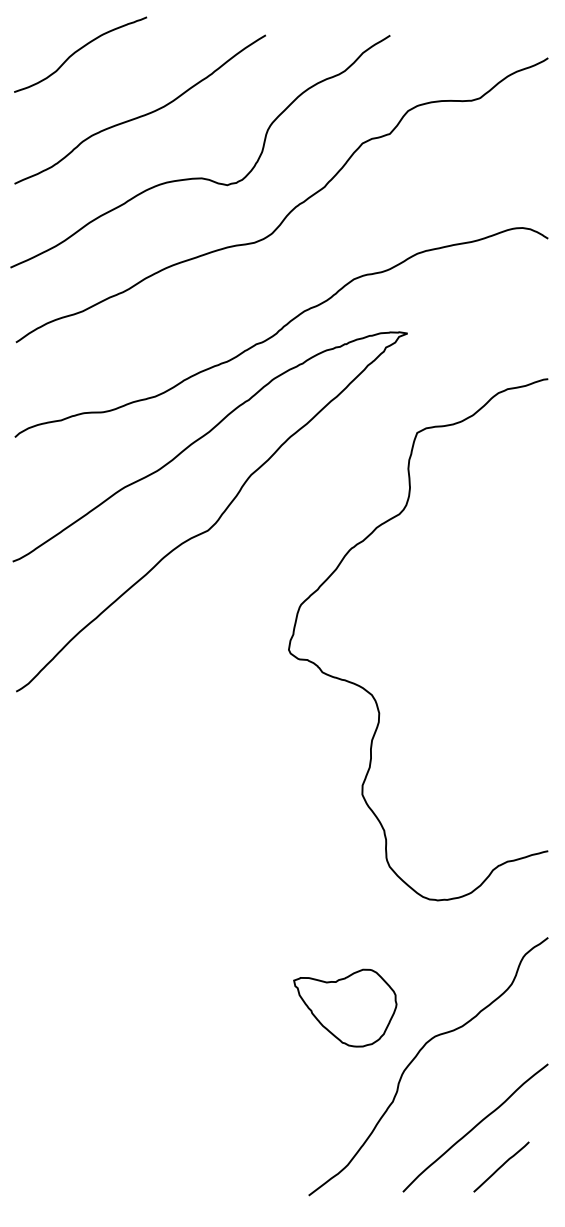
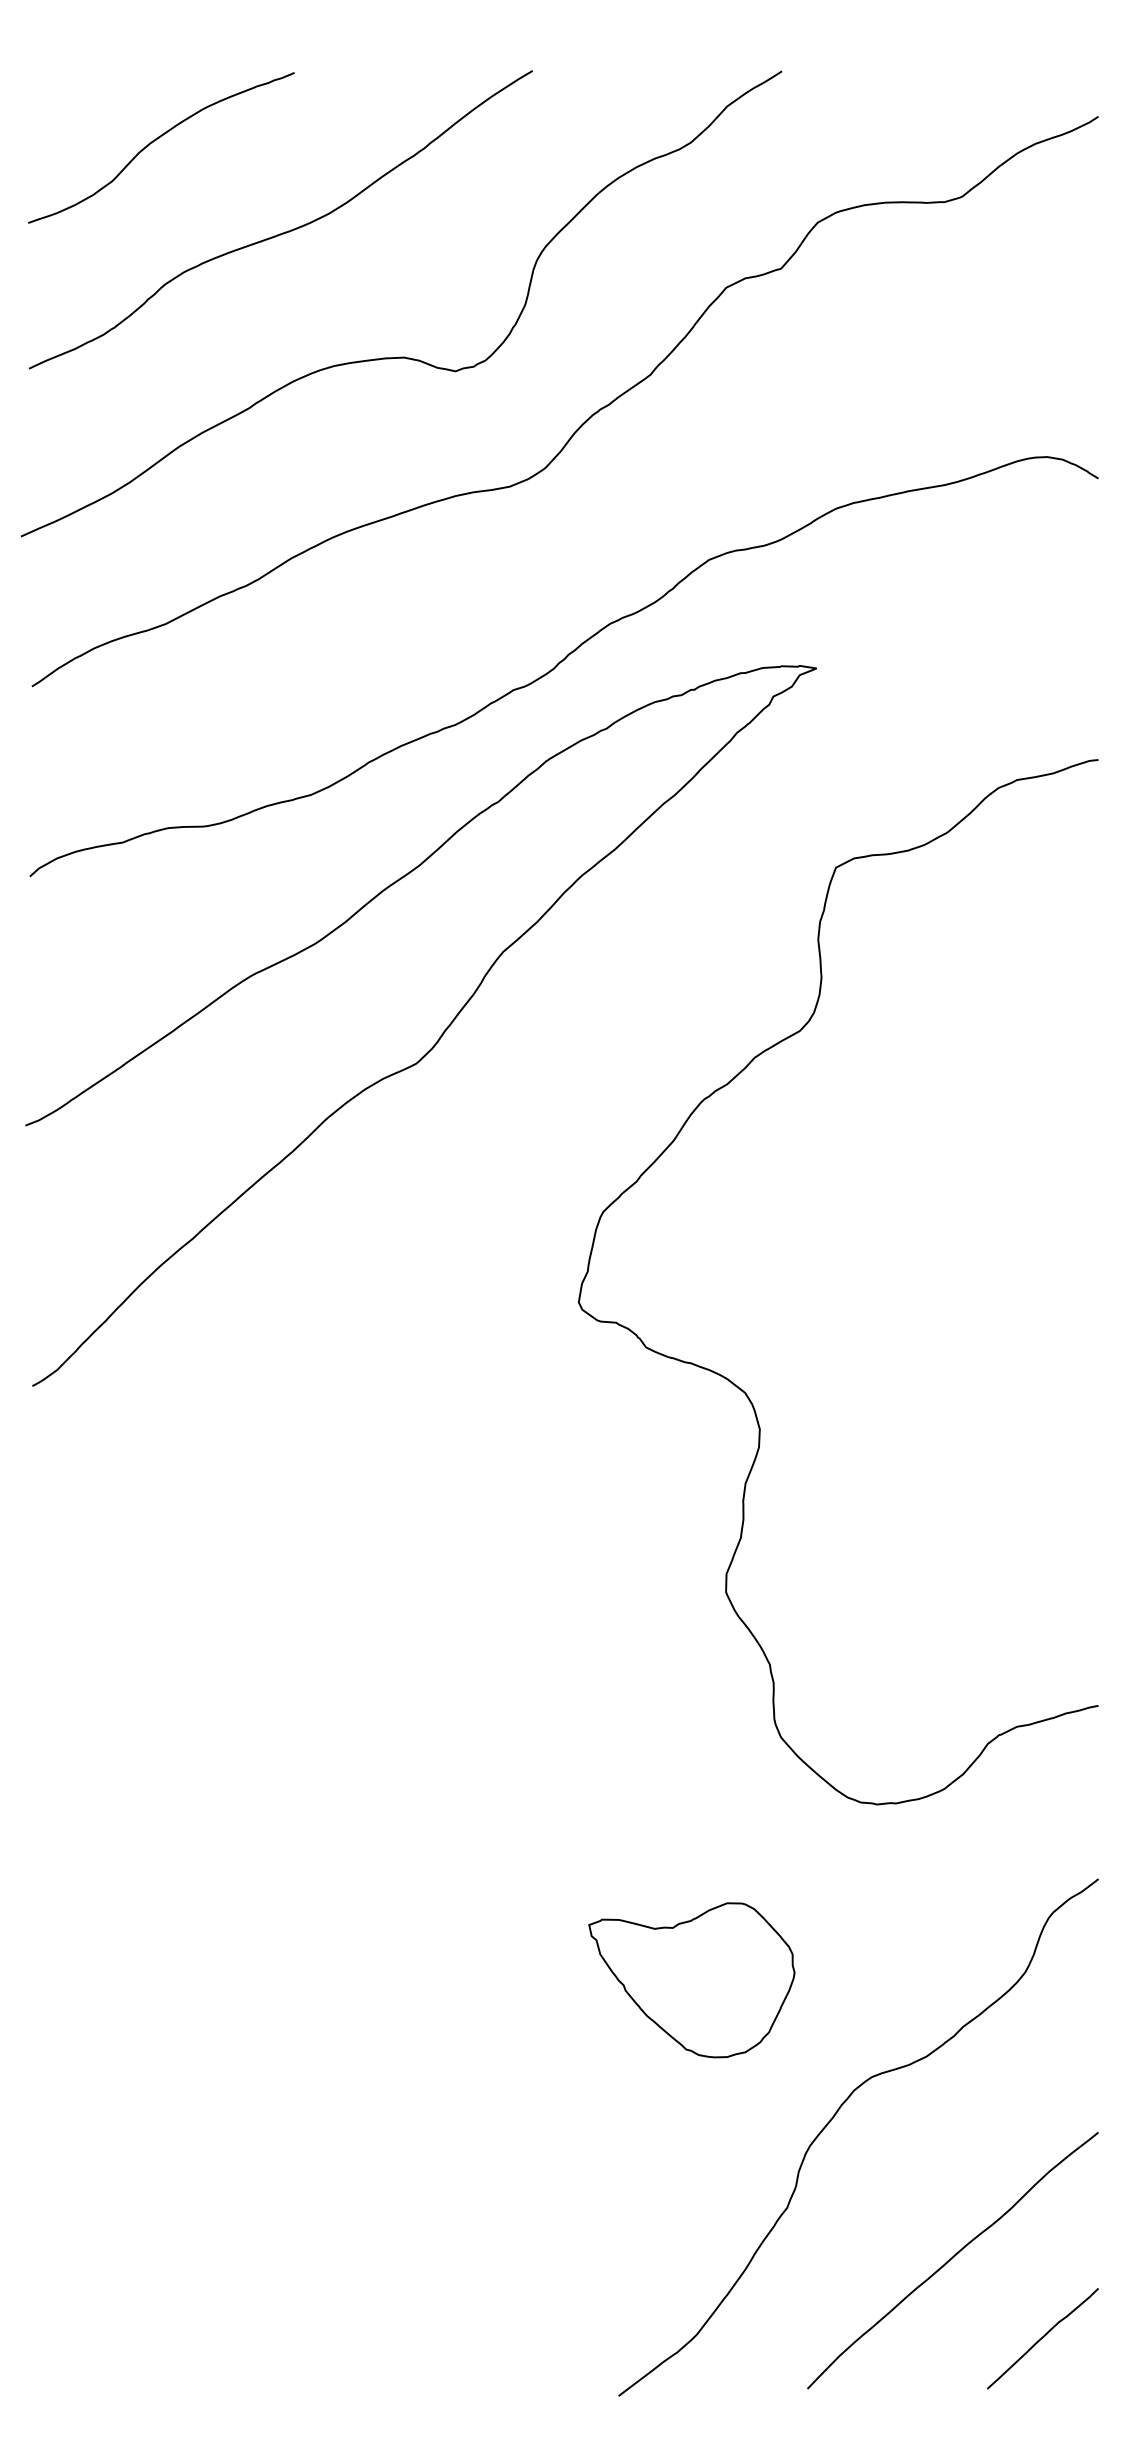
curve: (78, 51) -> (157, 141), moved
part: (345, 1007) -> (692, 1978), moved
line: (501, 1166) -> (1042, 2337), moved

